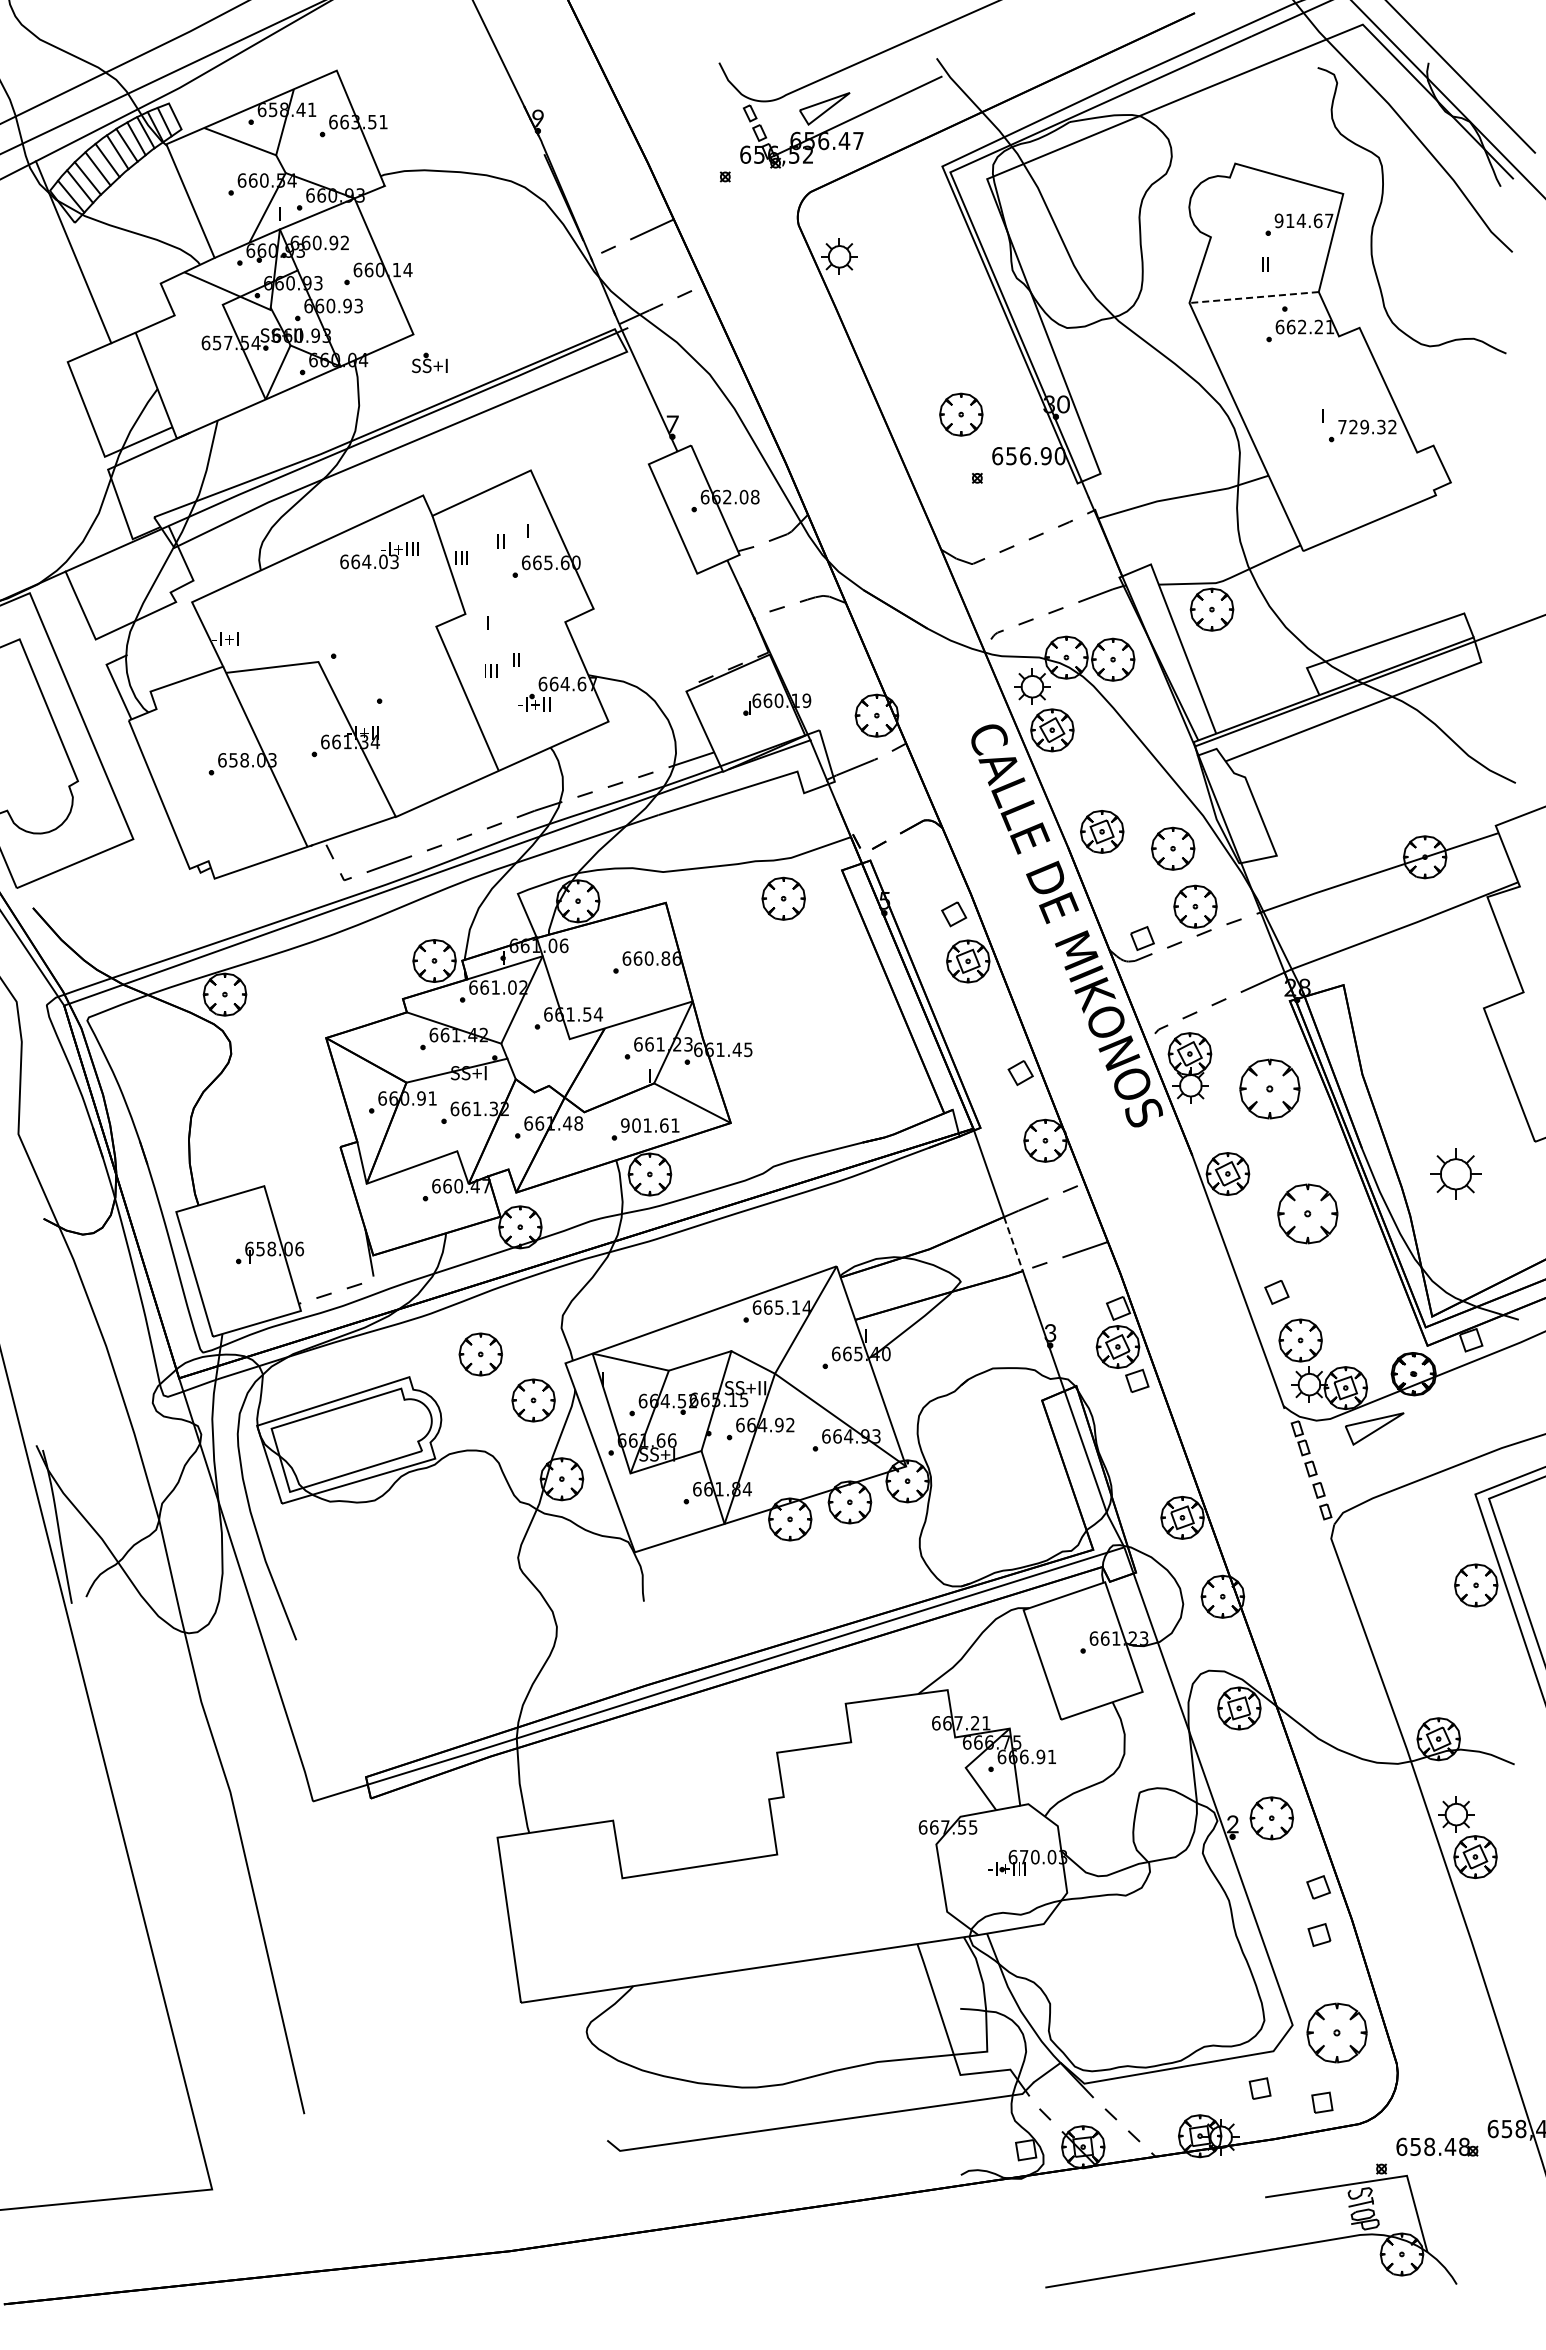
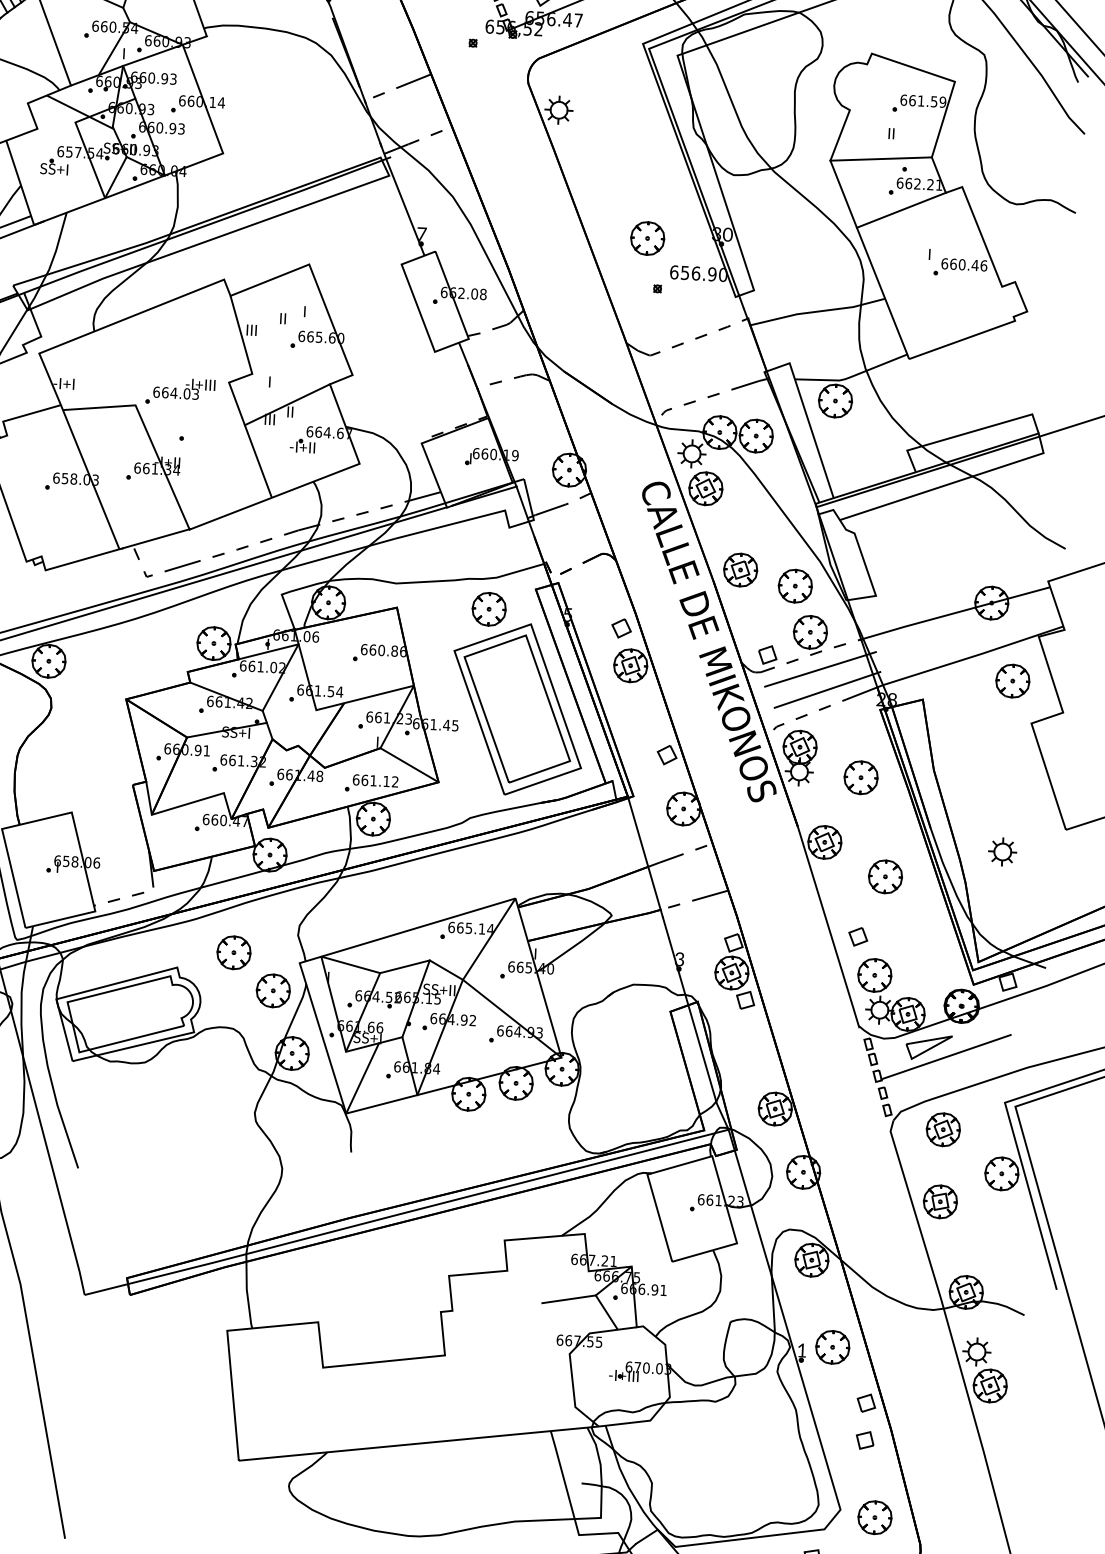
text: (1303, 220) -> (922, 100), 914.67 -> 661.59
text: (344, 243) -> (173, 79), 660.92 -> 660.93
line: (1254, 297) -> (881, 159), dashed -> solid
line: (1283, 361) -> (901, 210), added
part: (429, 362) -> (54, 166), moved
text: (1367, 426) -> (964, 264), 729.32 -> 660.46
text: (379, 555) -> (184, 388), moved
line: (512, 651) -> (287, 405), added
line: (1210, 953) -> (820, 669), added
part: (1457, 955) -> (1013, 681), added
line: (1220, 978) -> (827, 689), added
part: (826, 1024) -> (517, 709), added
part: (1269, 1088) -> (860, 777), size x0.71
text: (650, 1125) -> (375, 780), 901.61 -> 661.12
part: (1455, 1174) -> (1002, 852), size x0.71
part: (1307, 1213) -> (885, 876), size x0.71
line: (1013, 1244) -> (654, 888), dashed -> solid
line: (1397, 1439) -> (946, 1056), added
line: (653, 1506) -> (362, 1078), added
part: (1398, 1532) -> (943, 1129), added
part: (1399, 1625) -> (940, 1202), added
line: (931, 1774) -> (568, 1299), added
text: (1232, 1824) -> (801, 1350), 2 -> 1
part: (1337, 2032) -> (875, 1517), size x0.71

